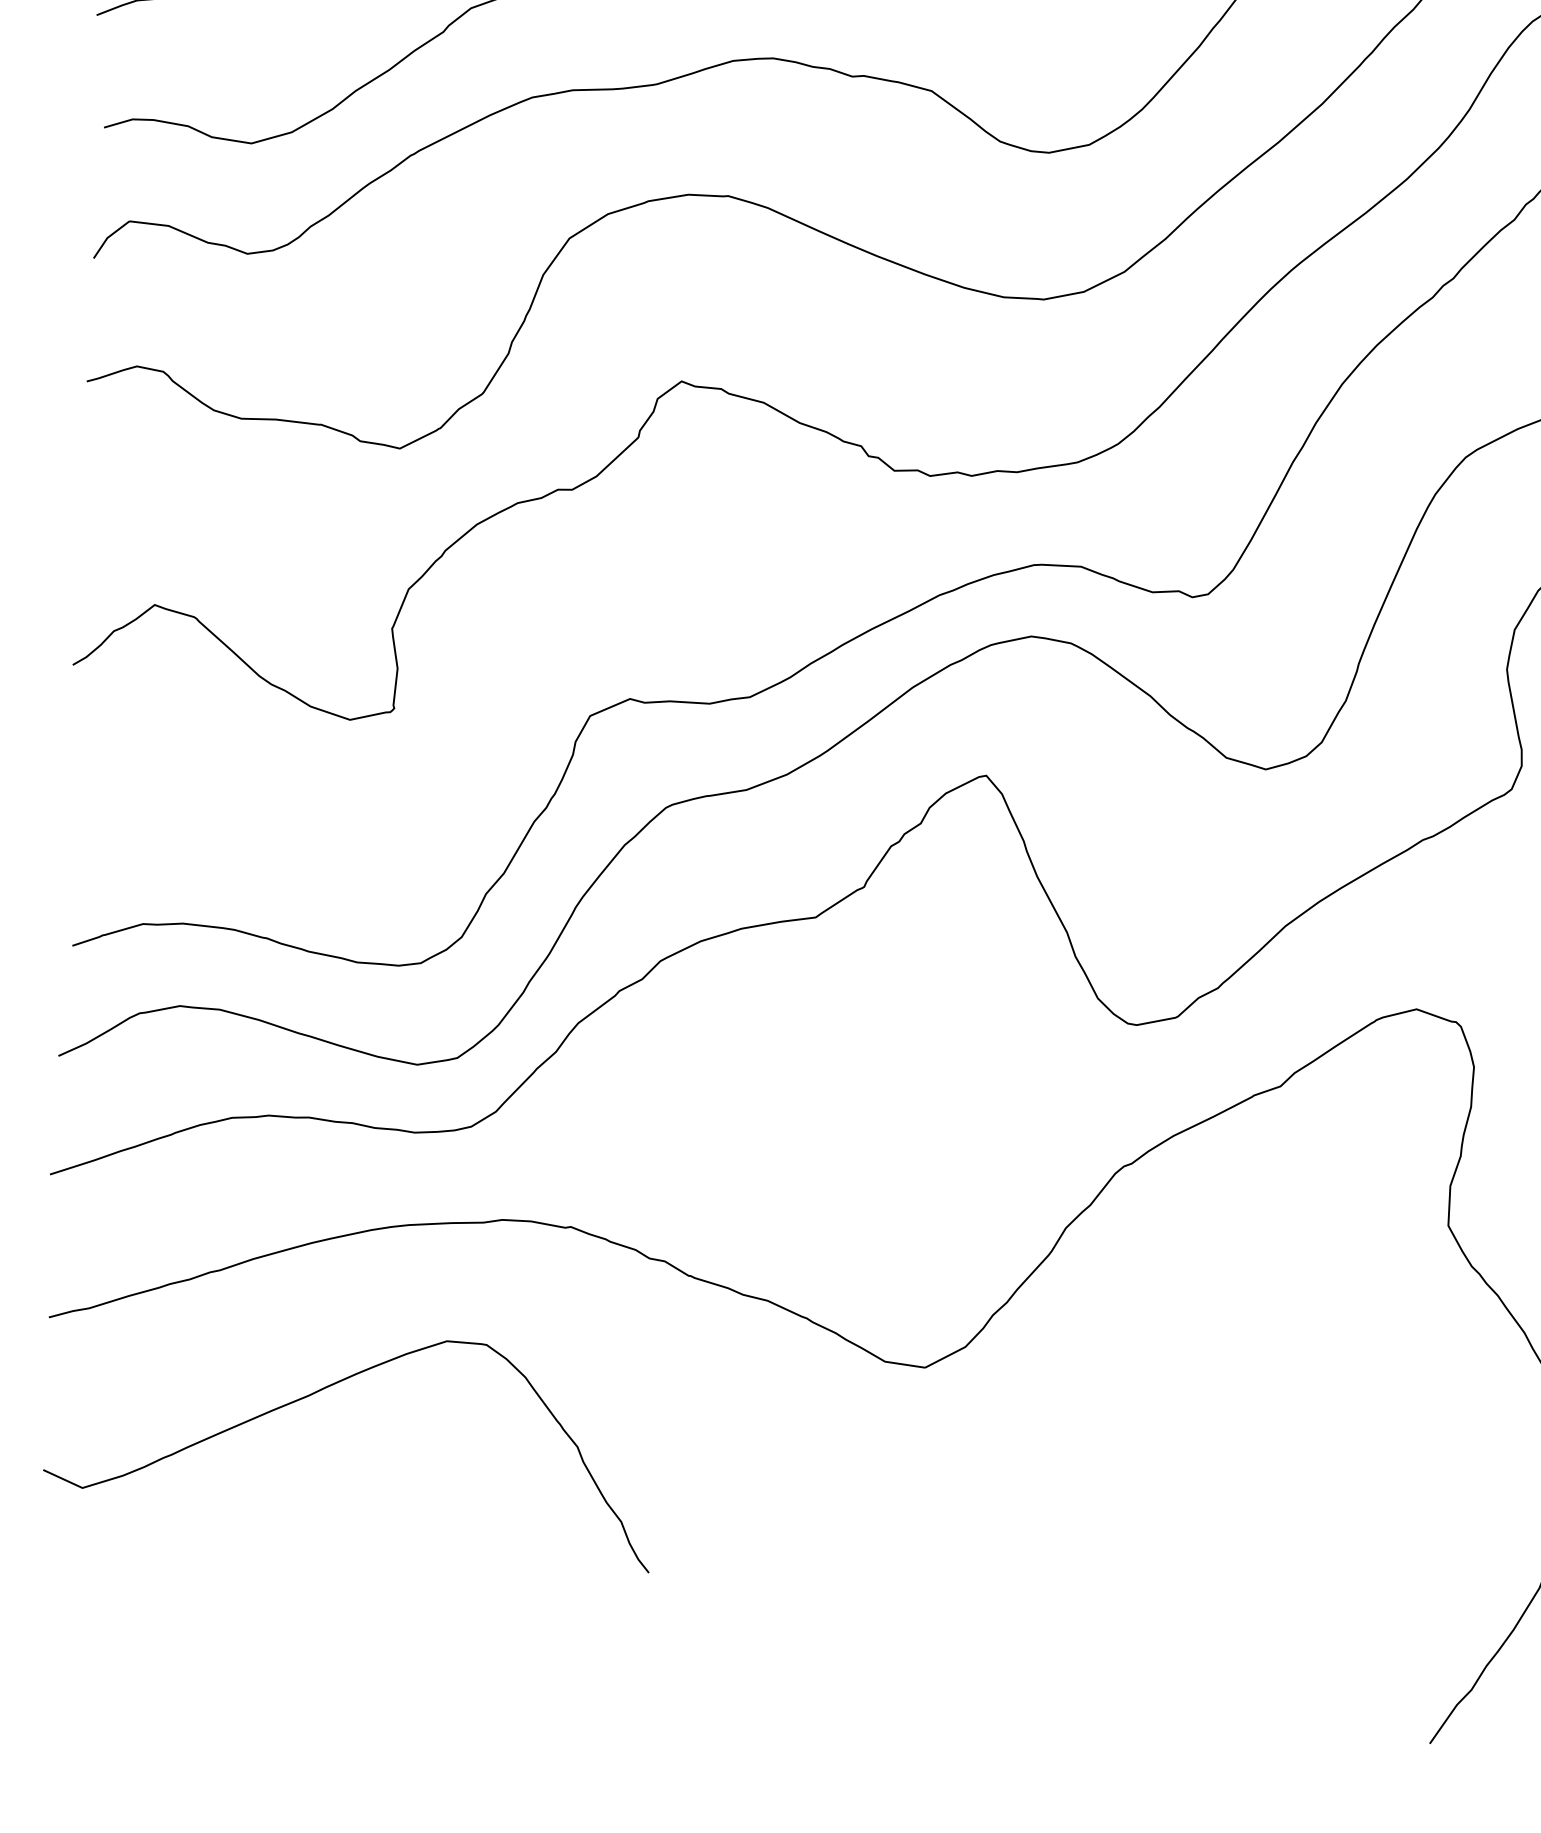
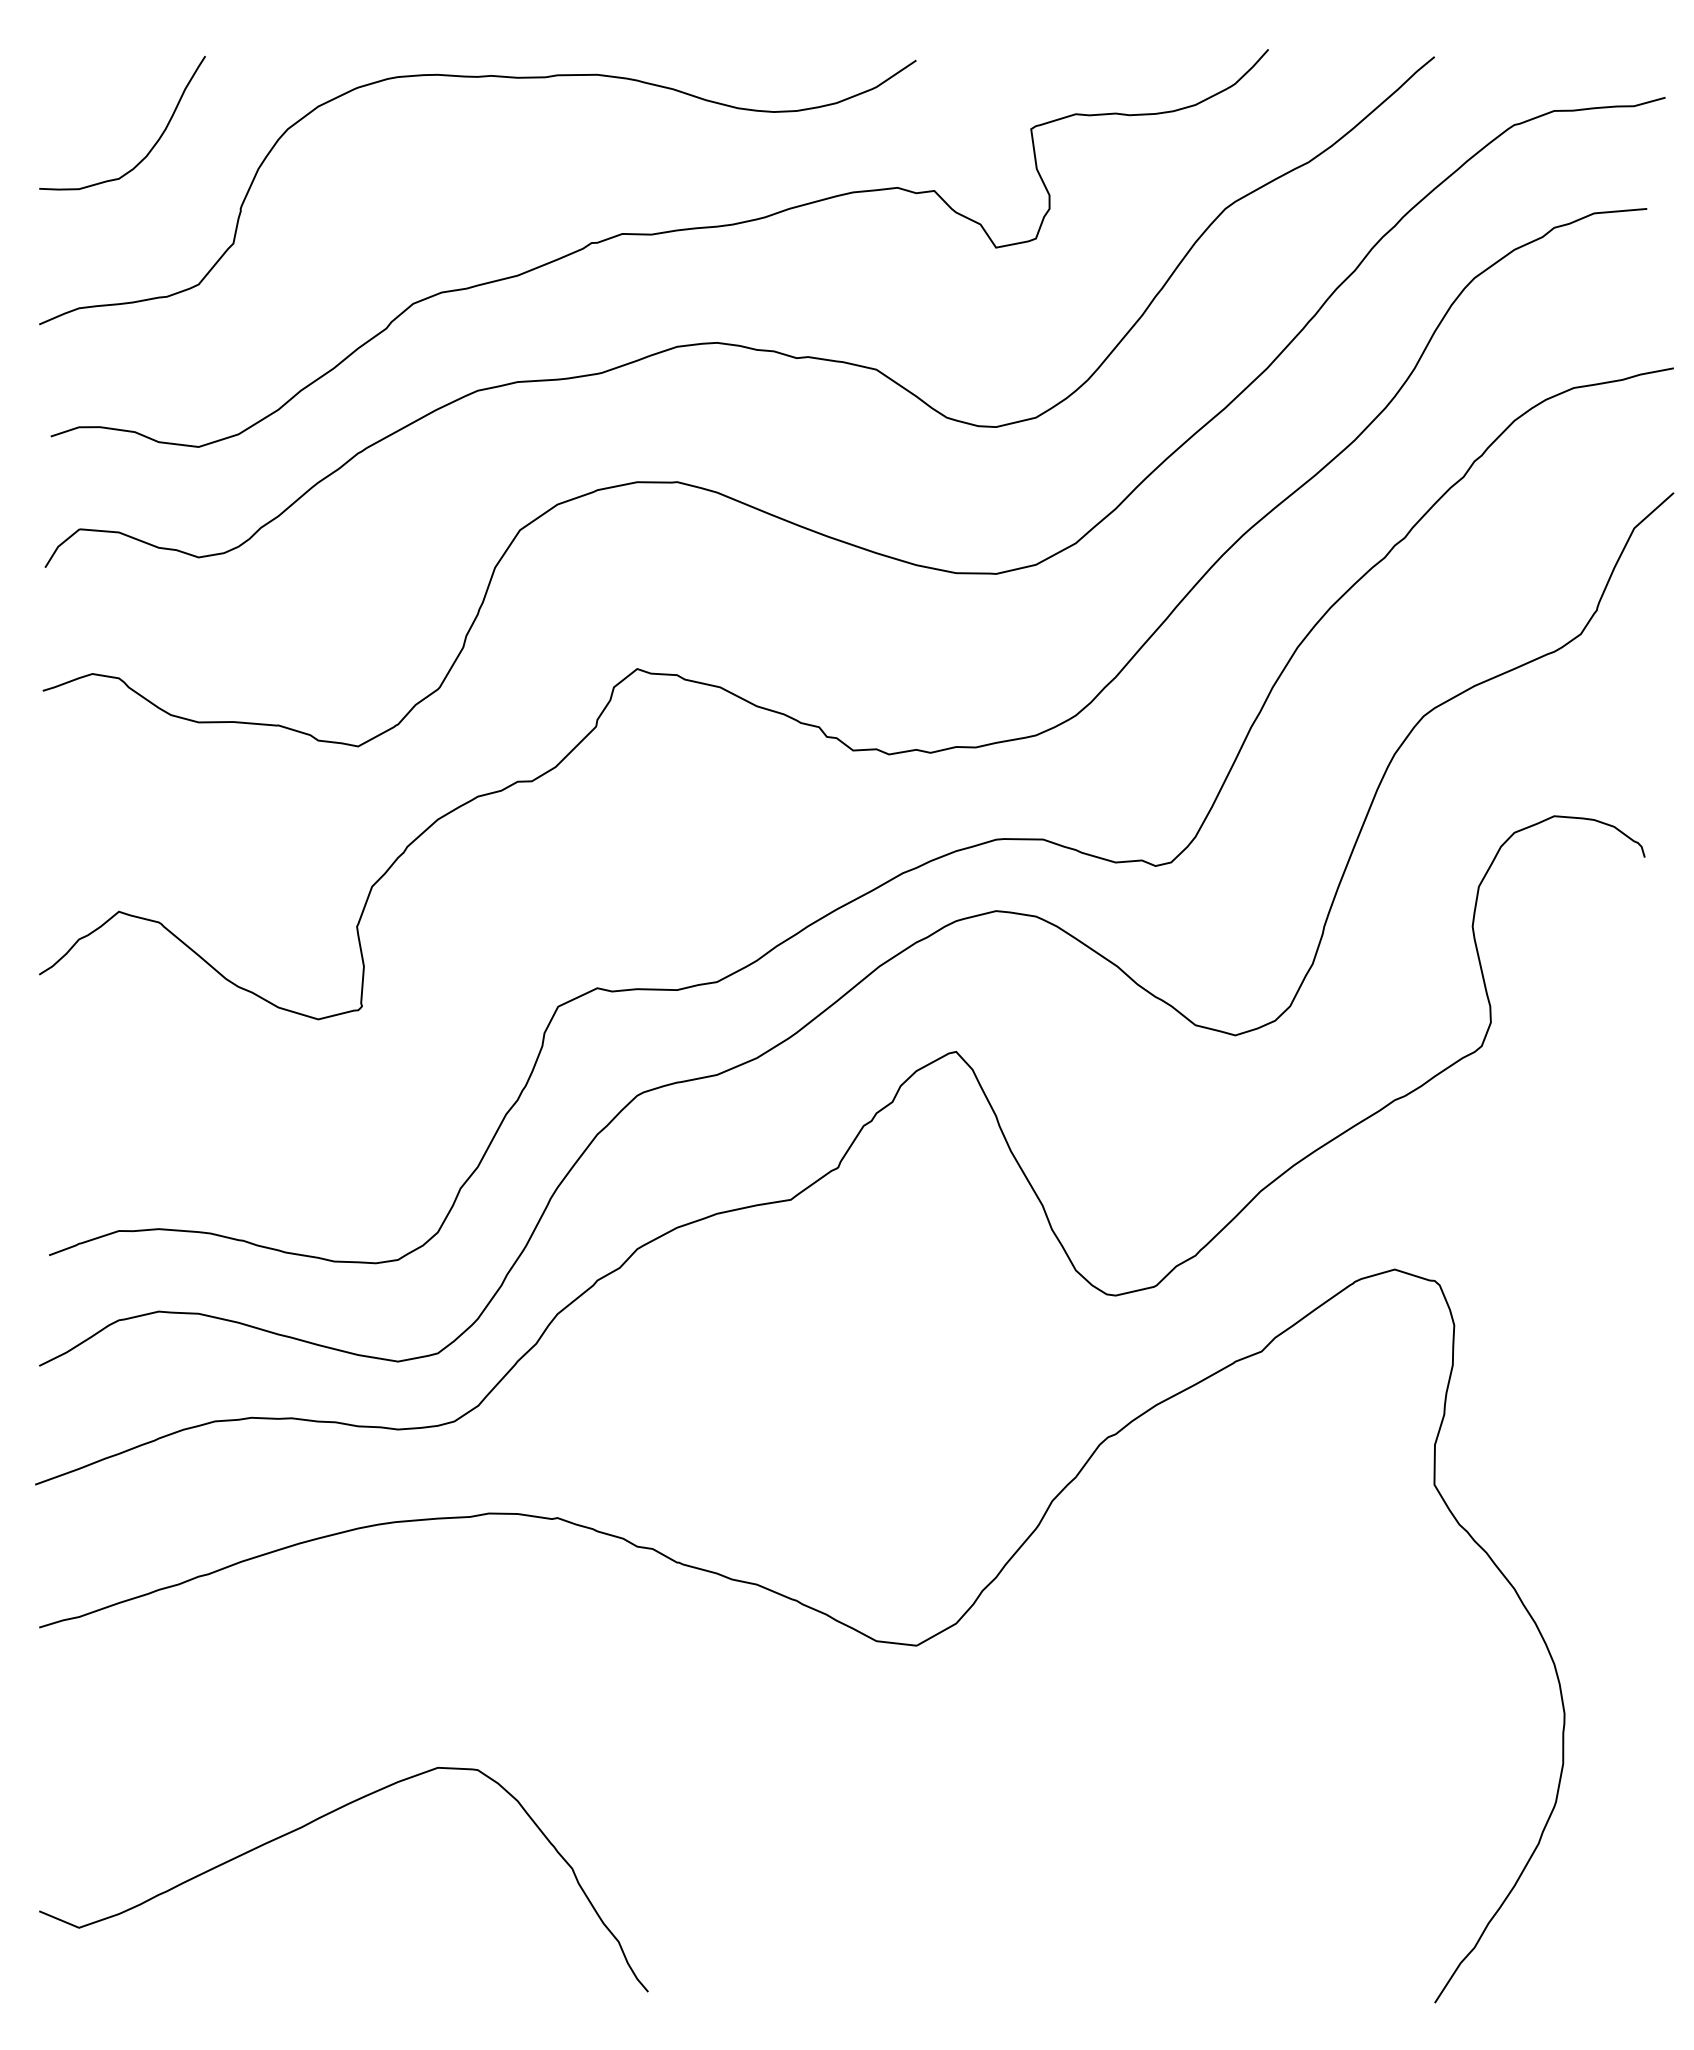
curve: (322, 1390) -> (315, 1821), moved

